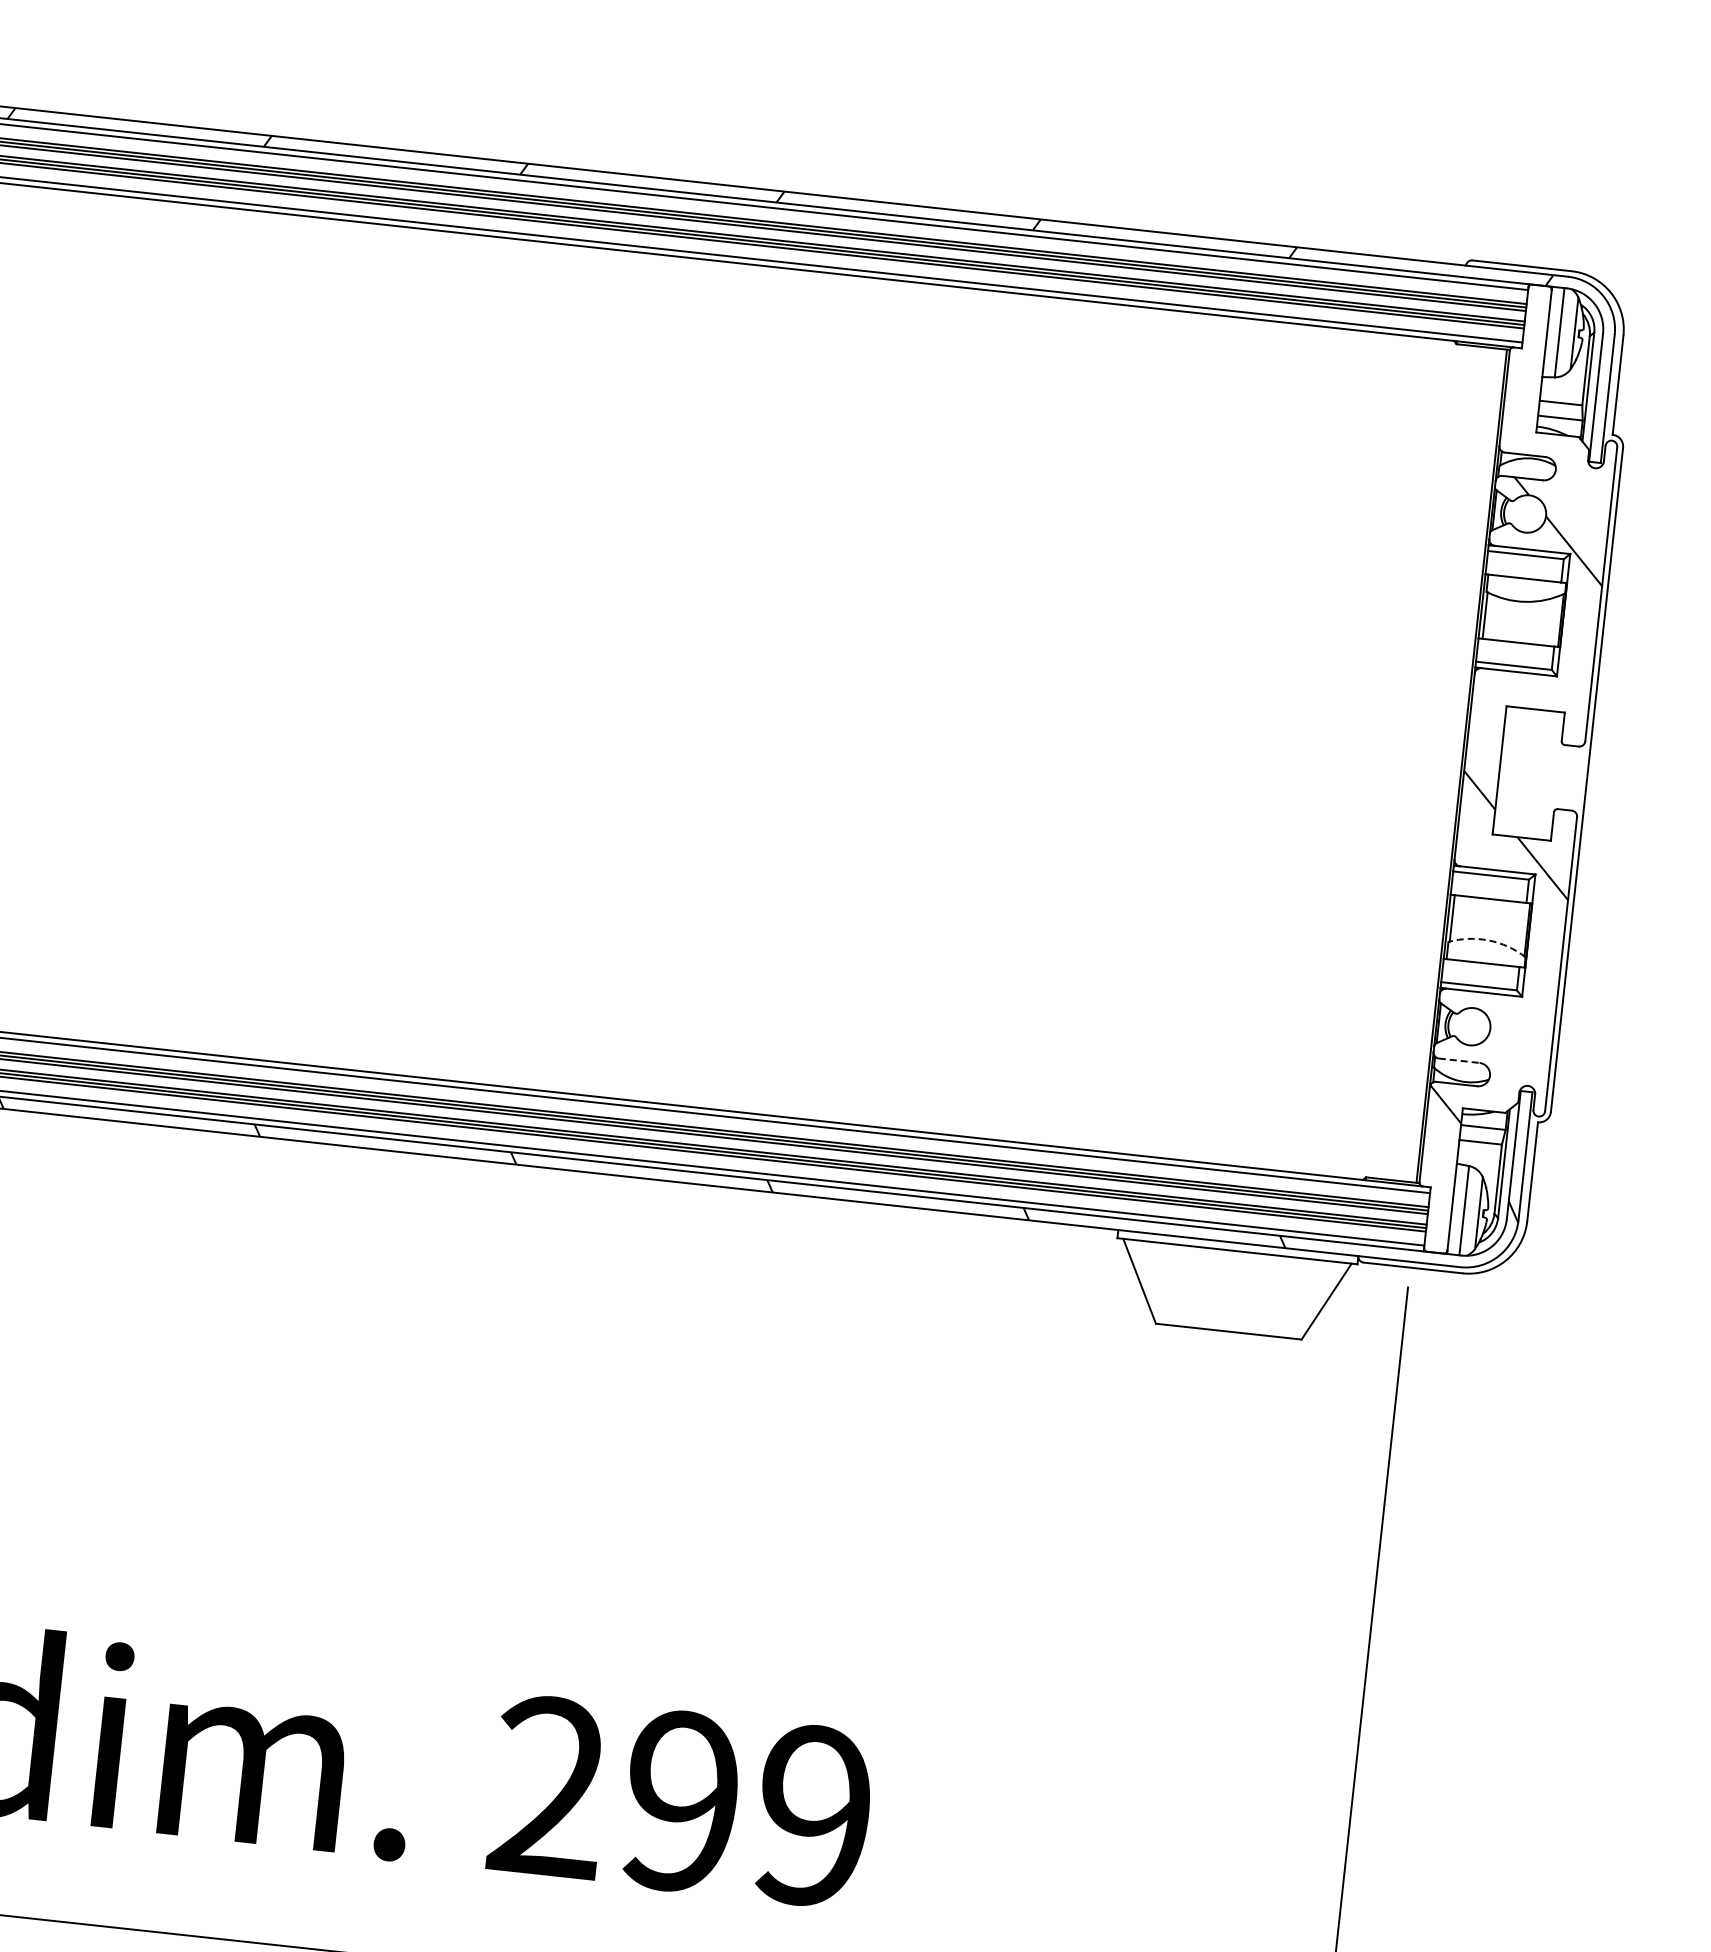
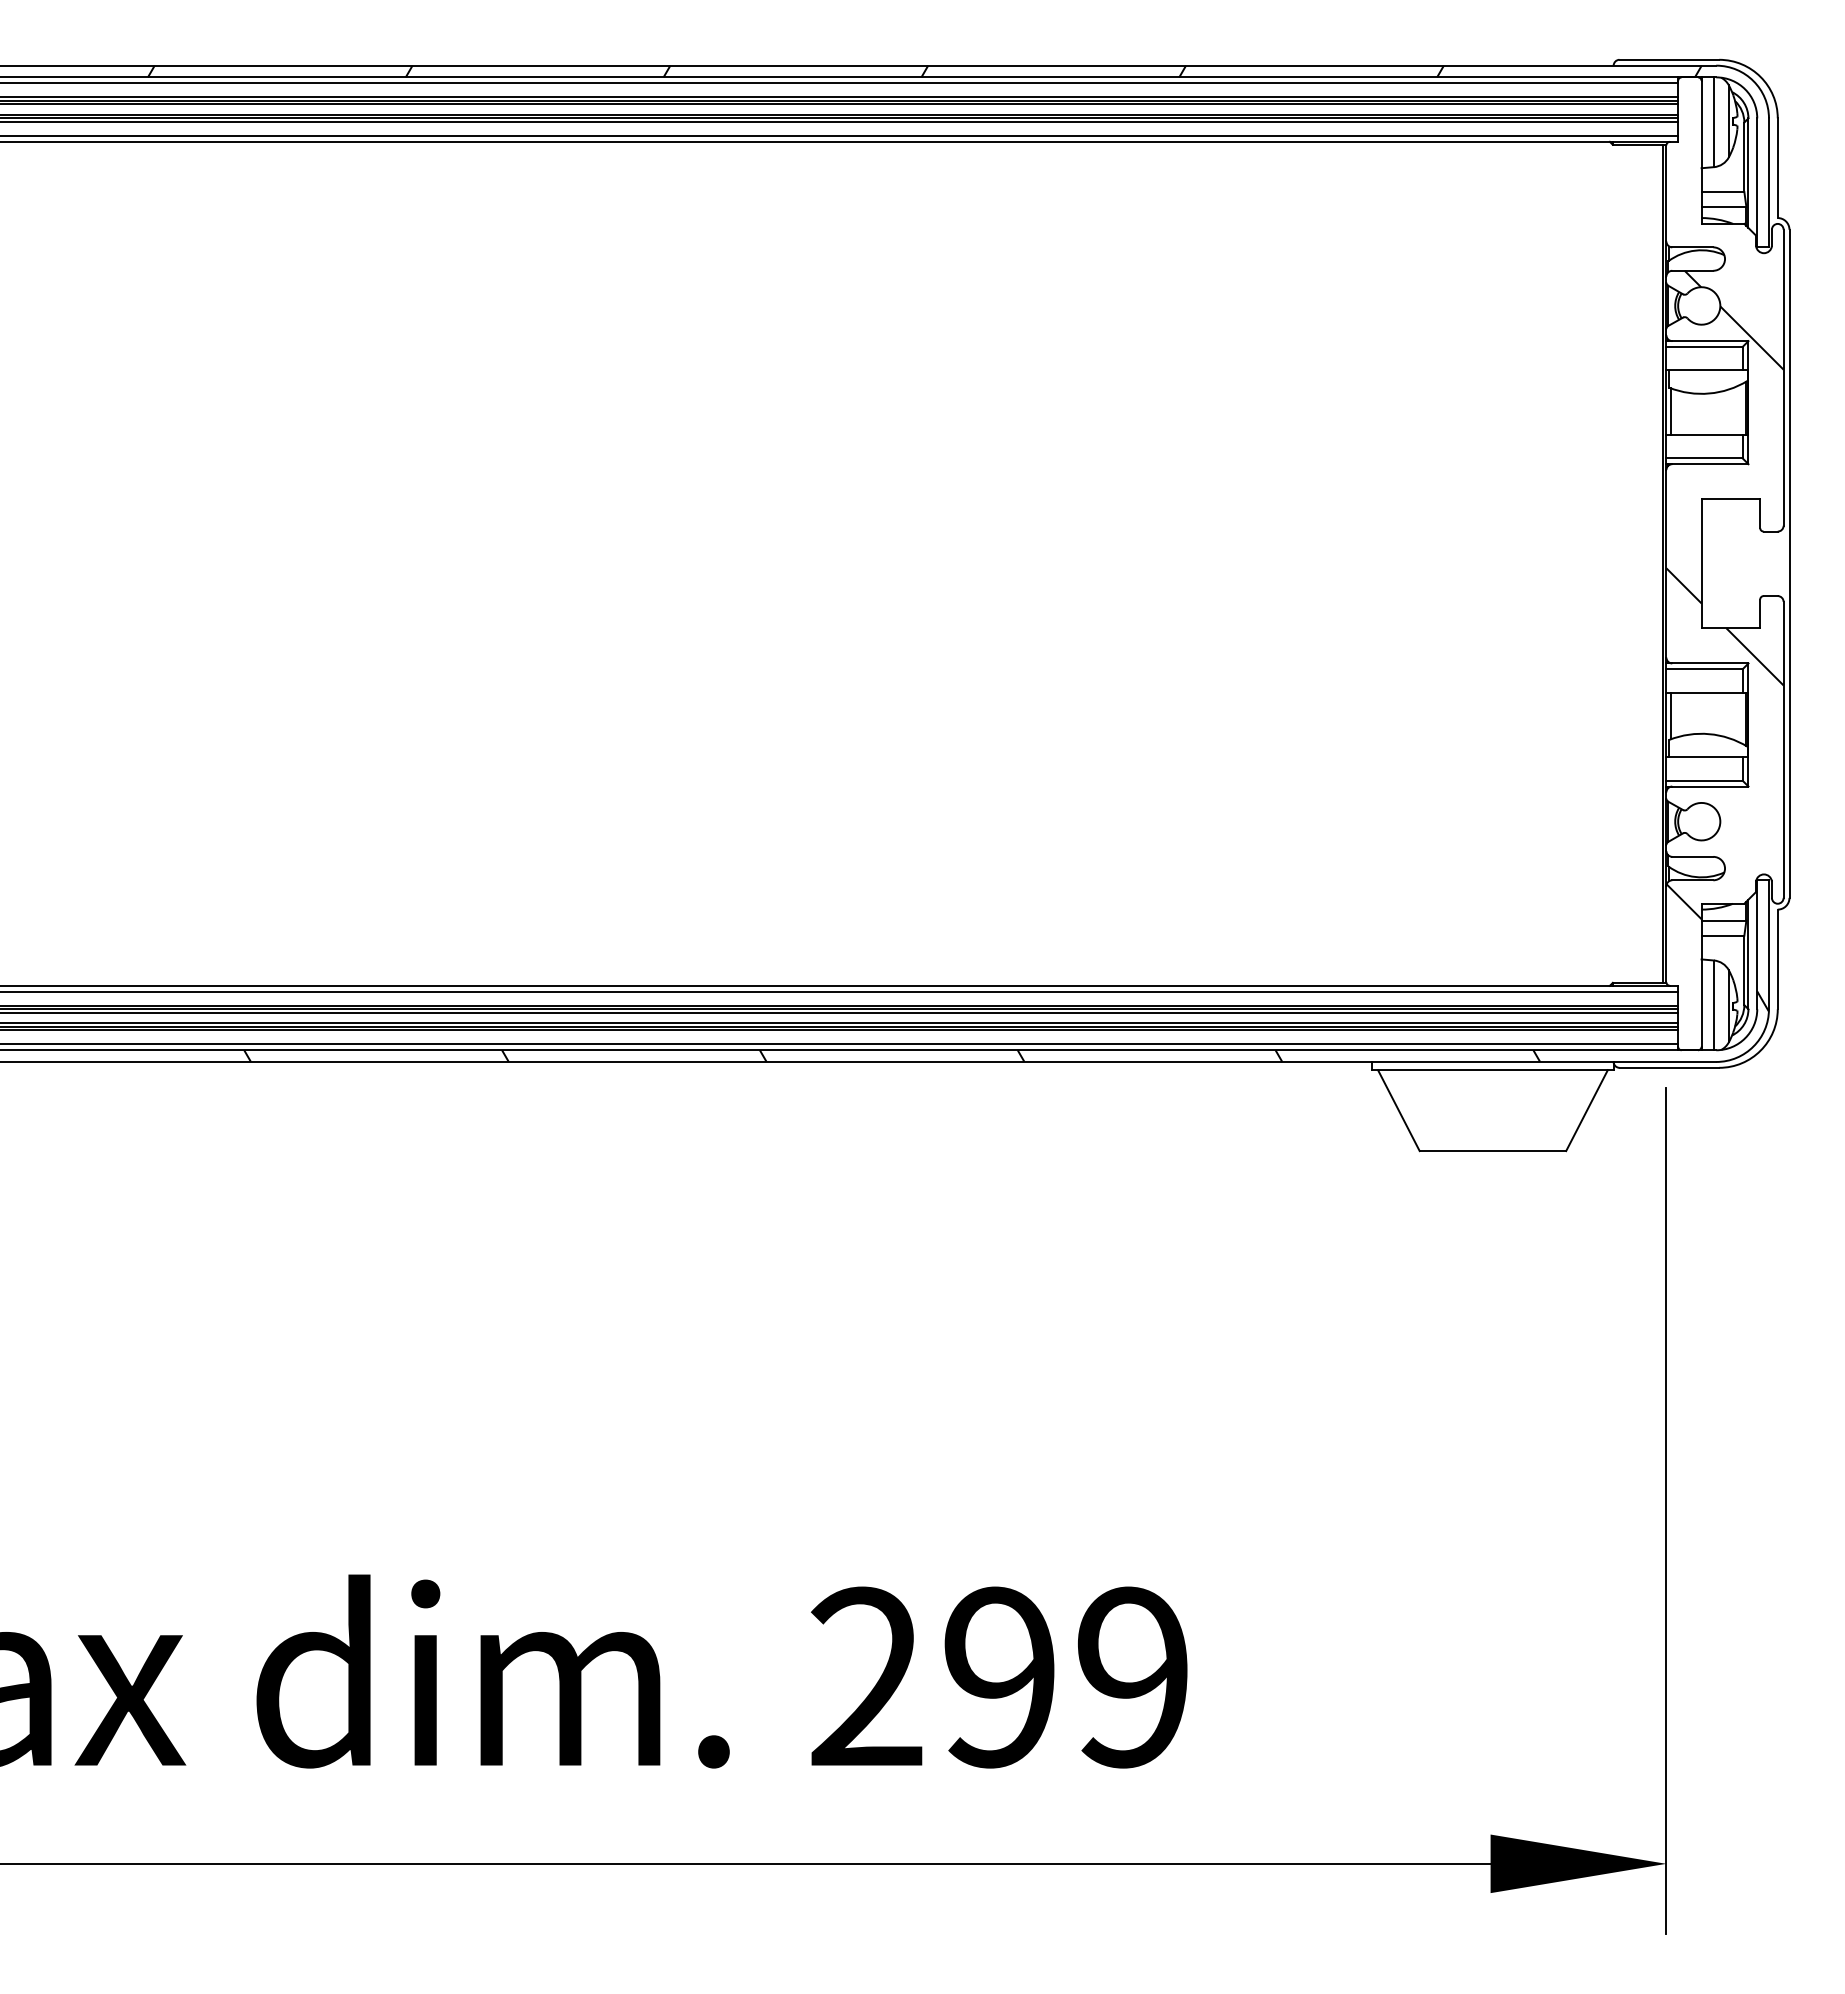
arc: (1489, 940) -> (1709, 734), dashed -> solid
line: (1458, 1060) -> (1692, 856), dashed -> solid

